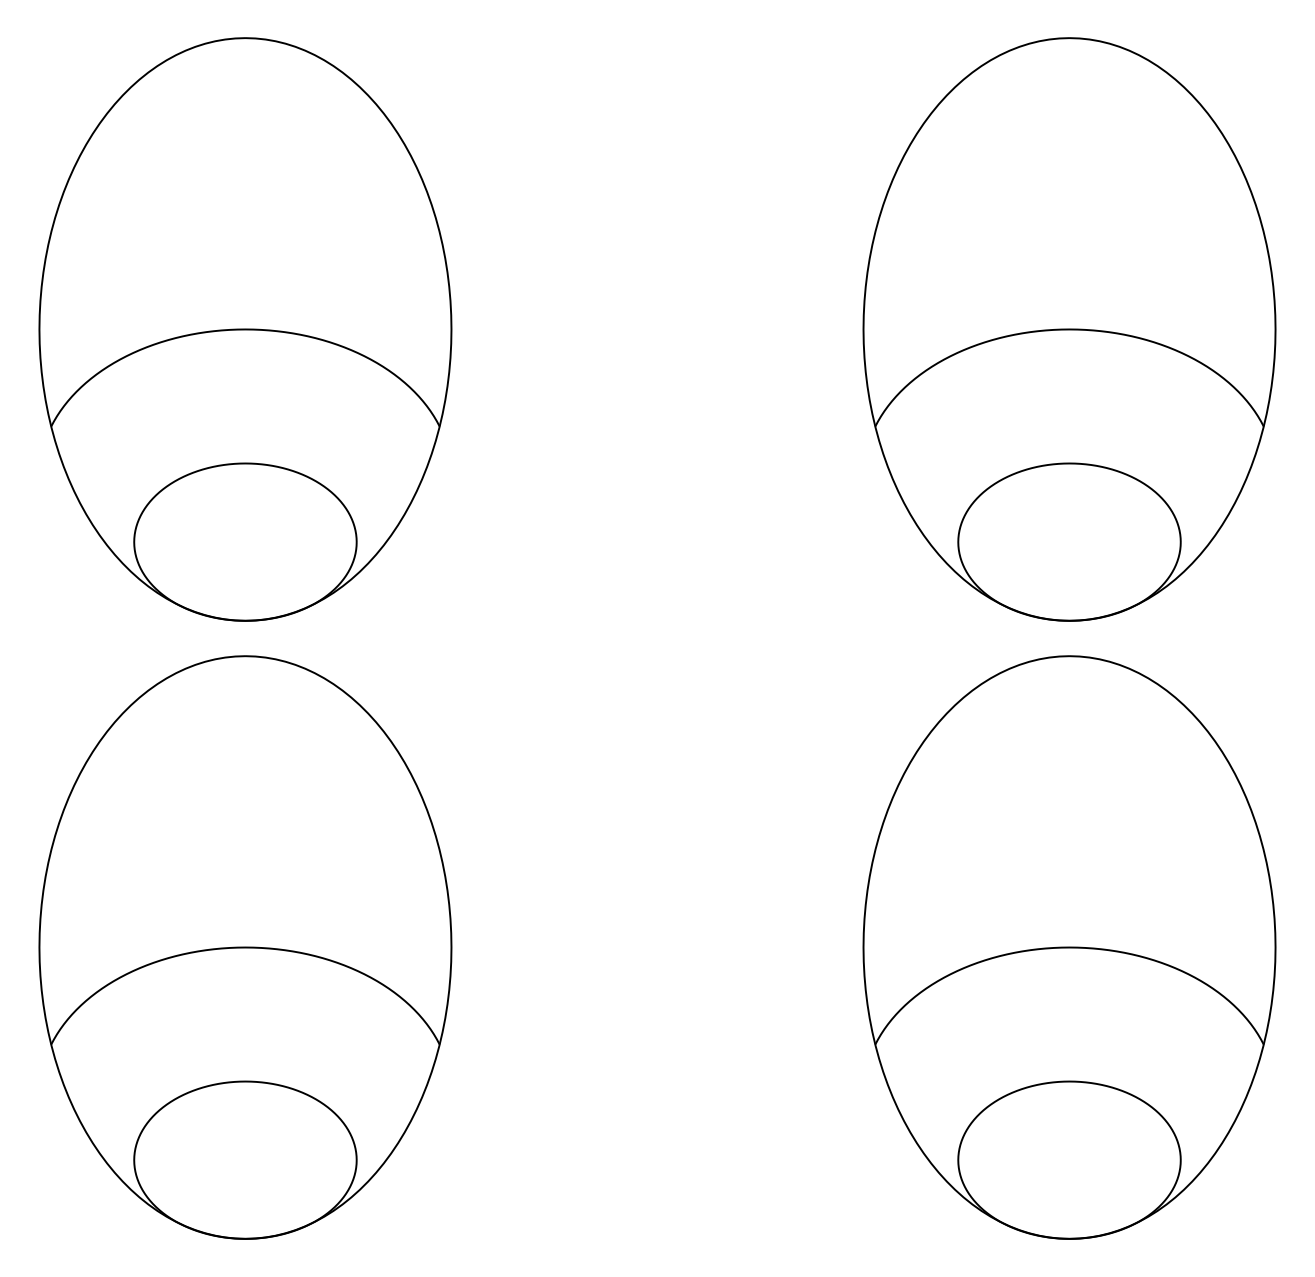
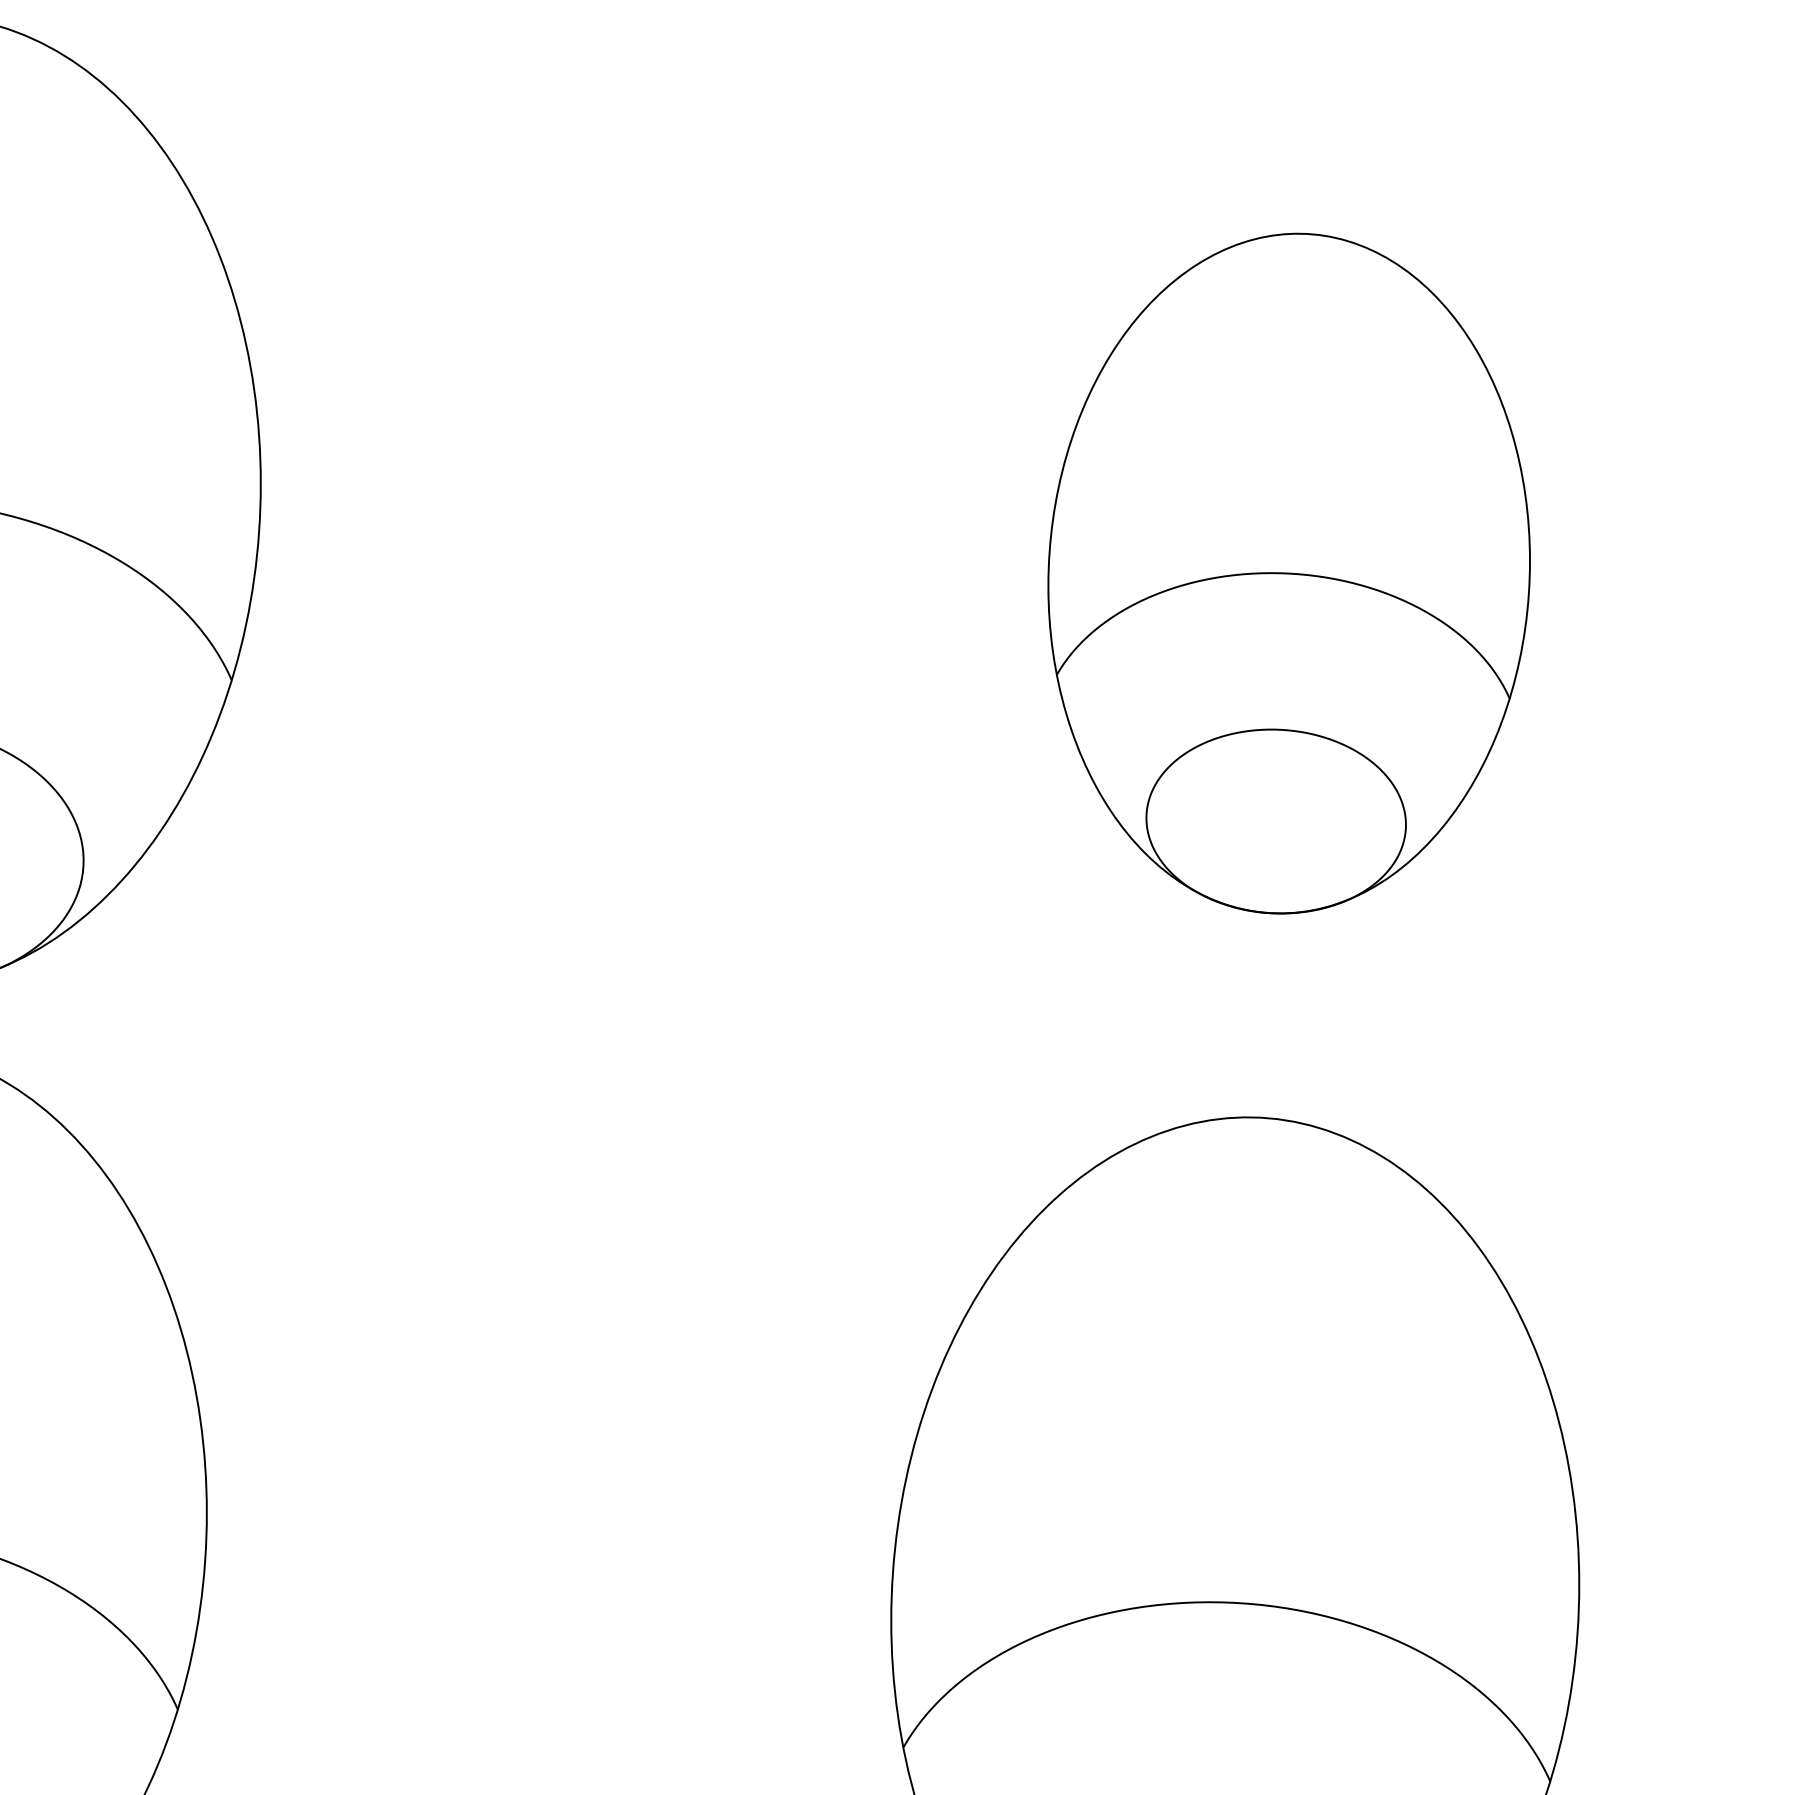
part: (1069, 329) -> (1289, 573), size x0.7

